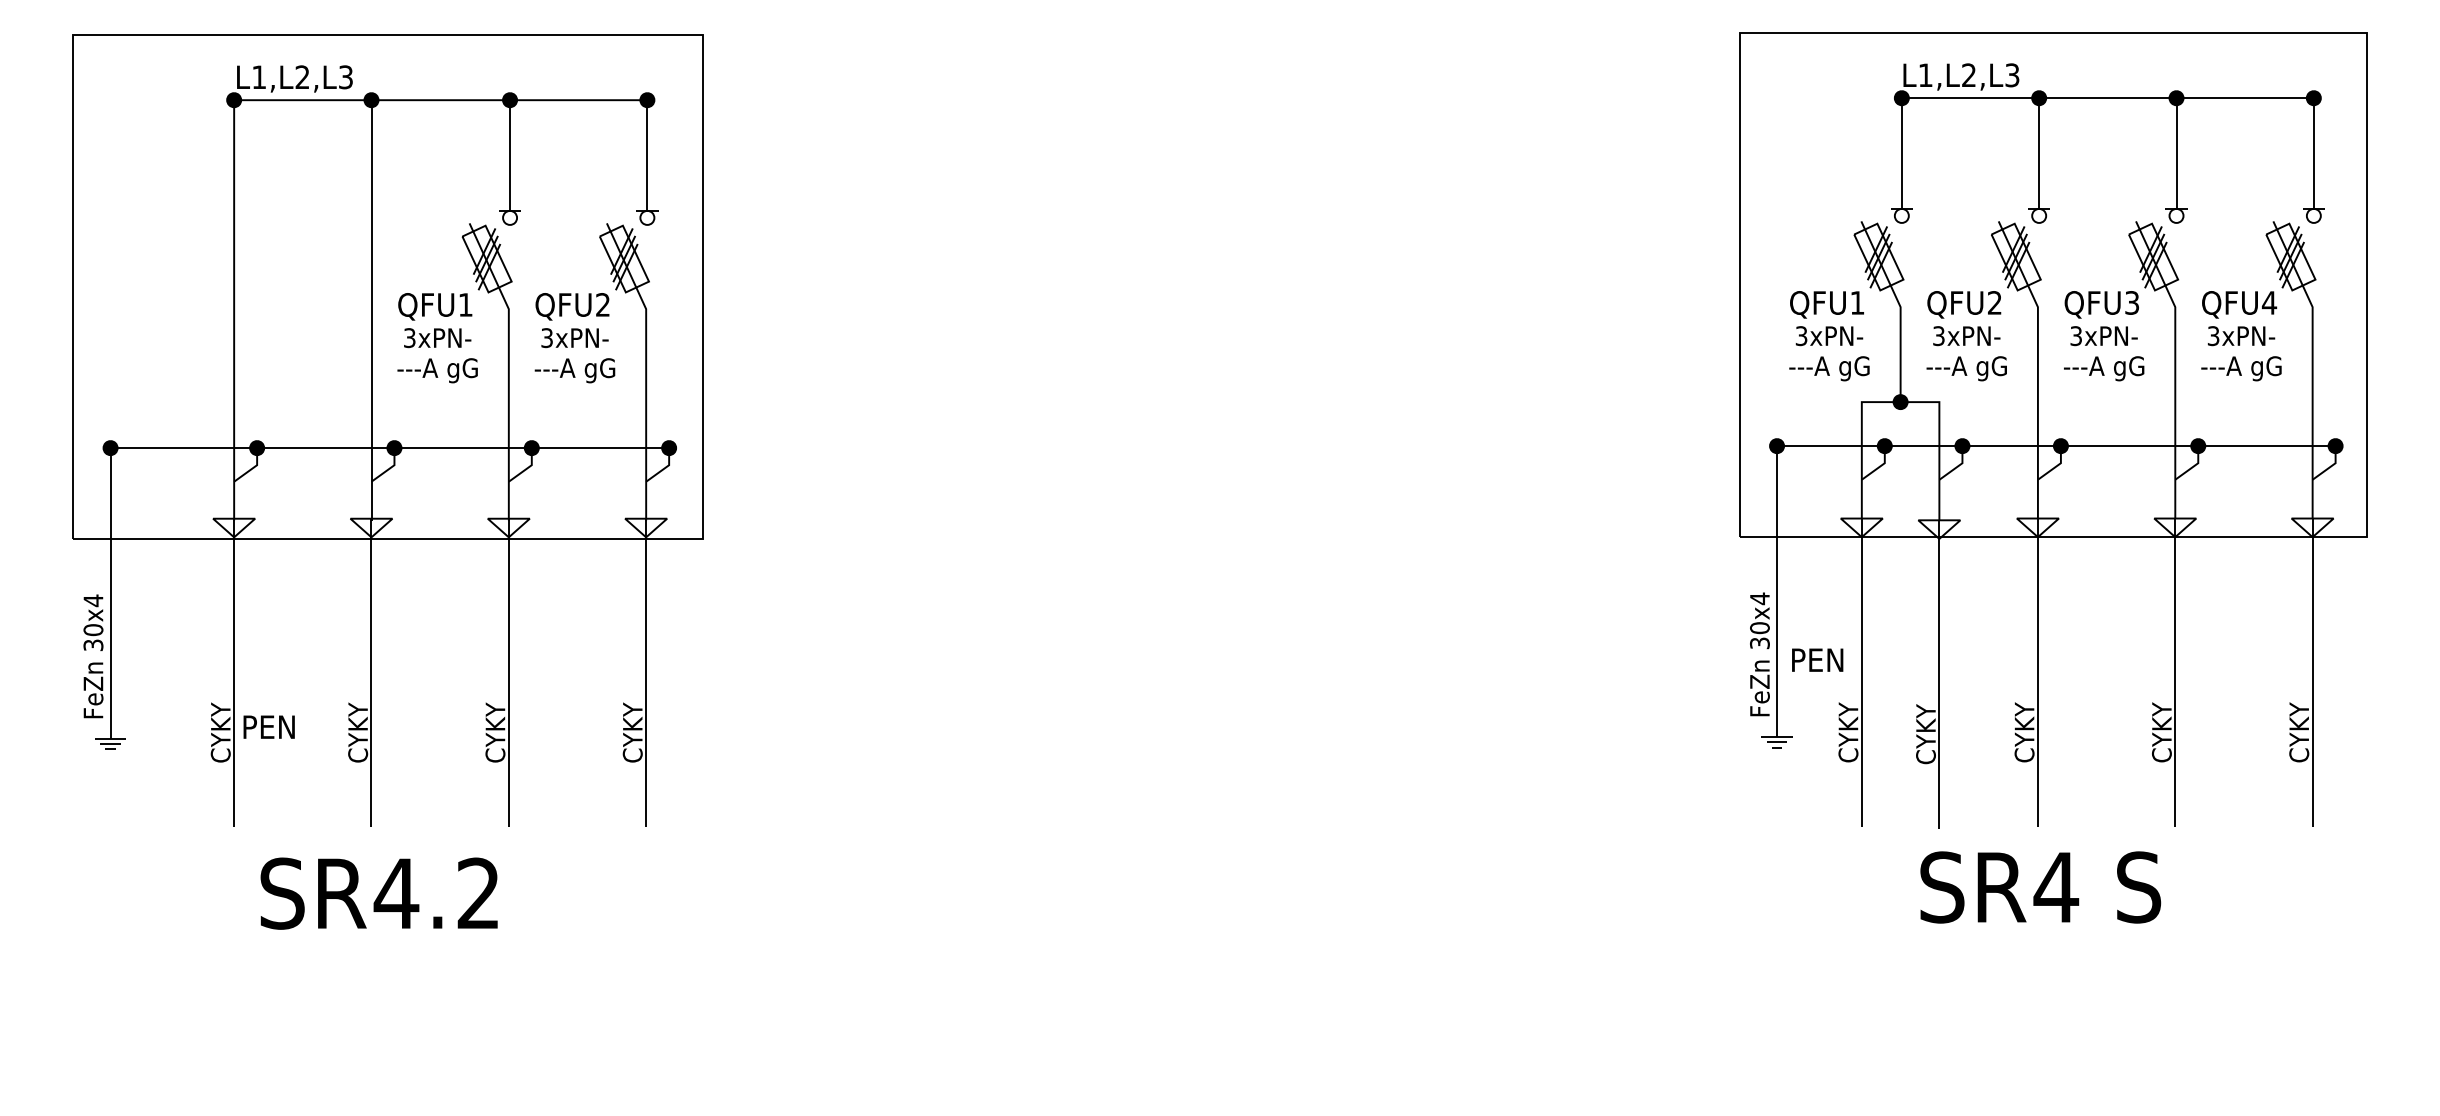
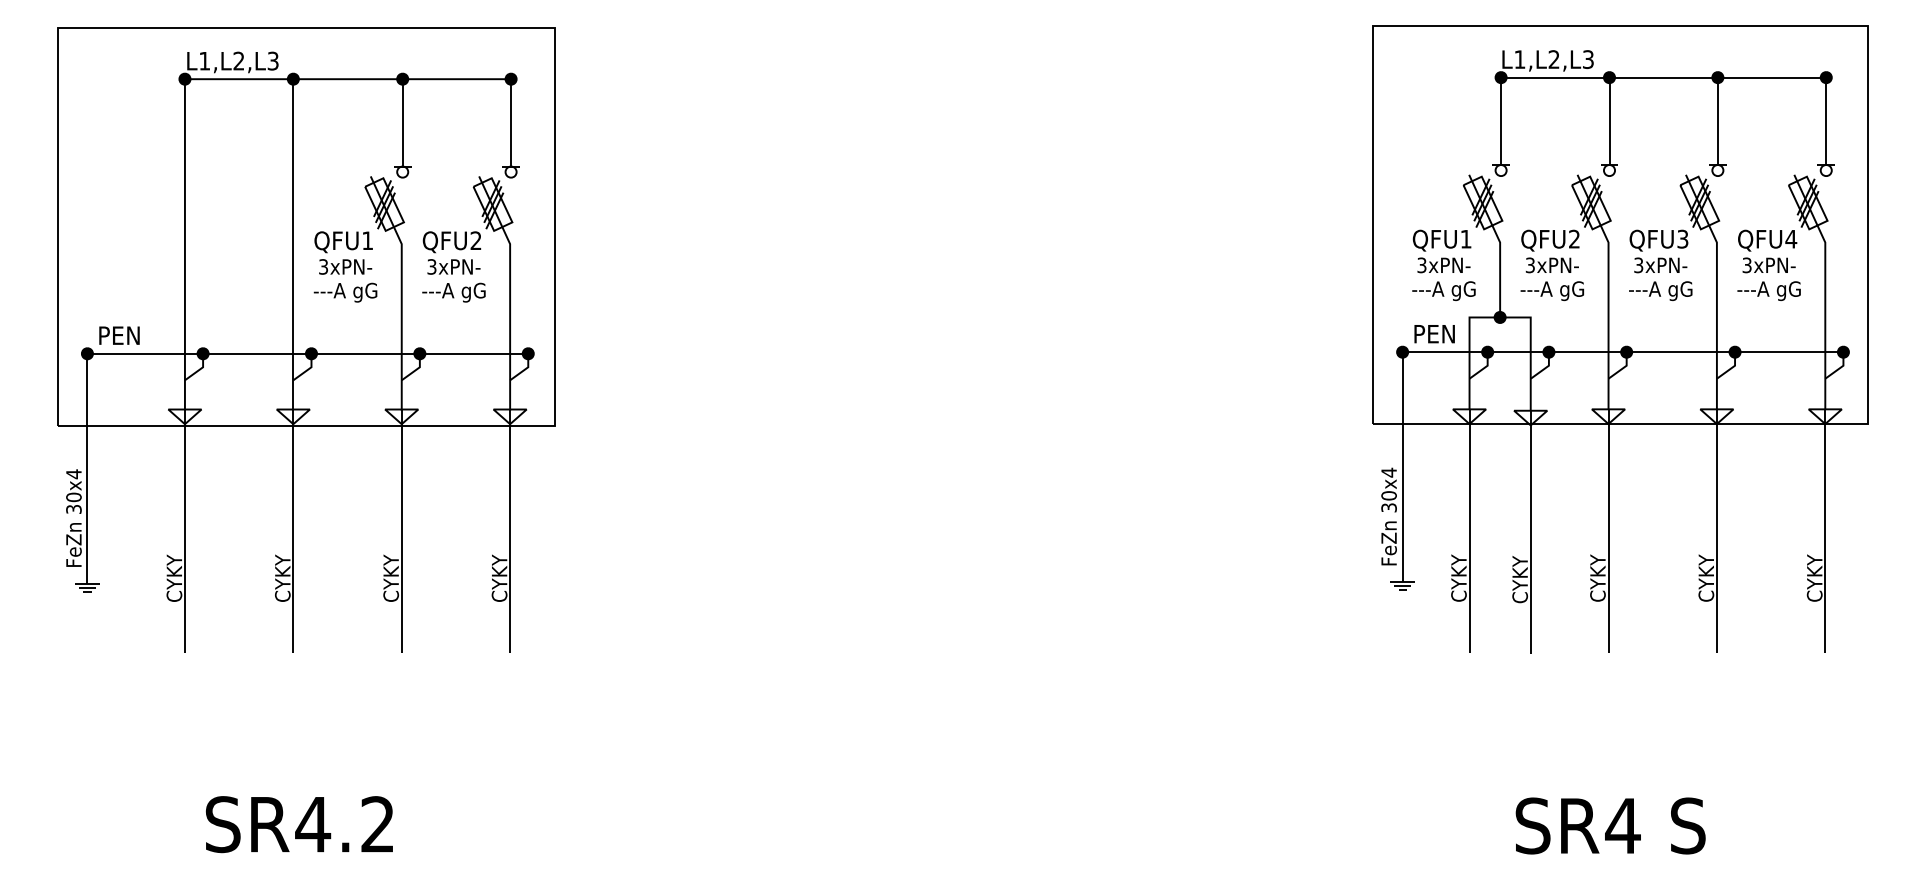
text: (1817, 659) -> (1434, 333), moved
text: (268, 726) -> (118, 335), moved
text: (2040, 887) -> (1610, 826), moved
text: (378, 893) -> (298, 824), moved

